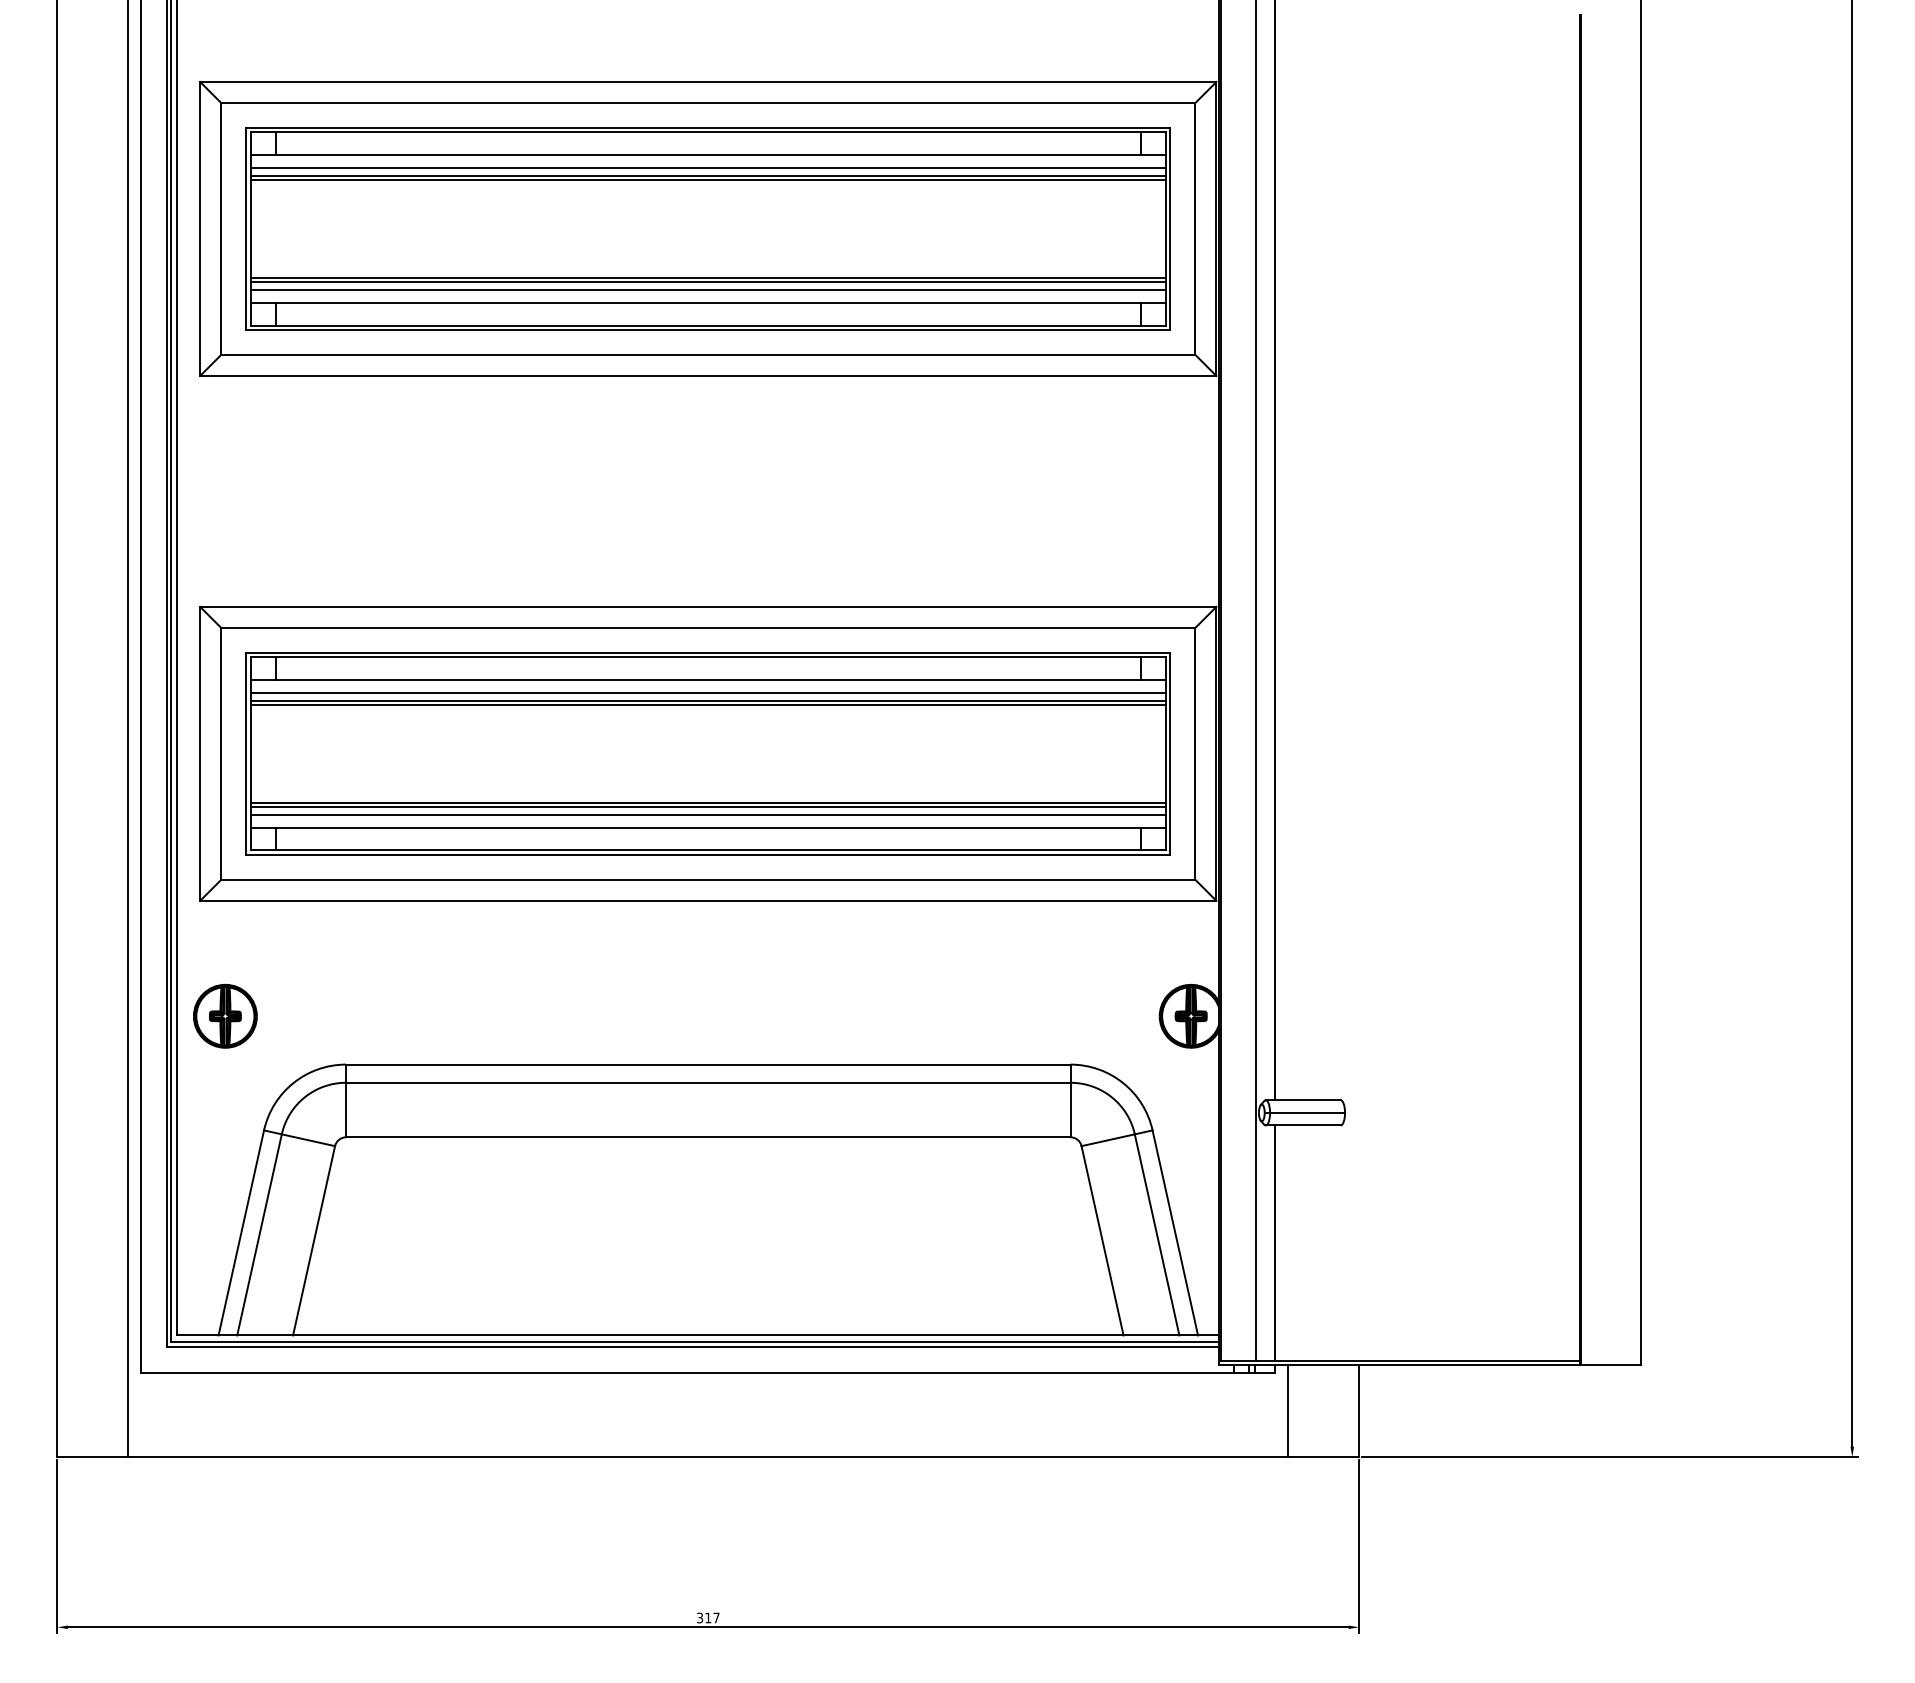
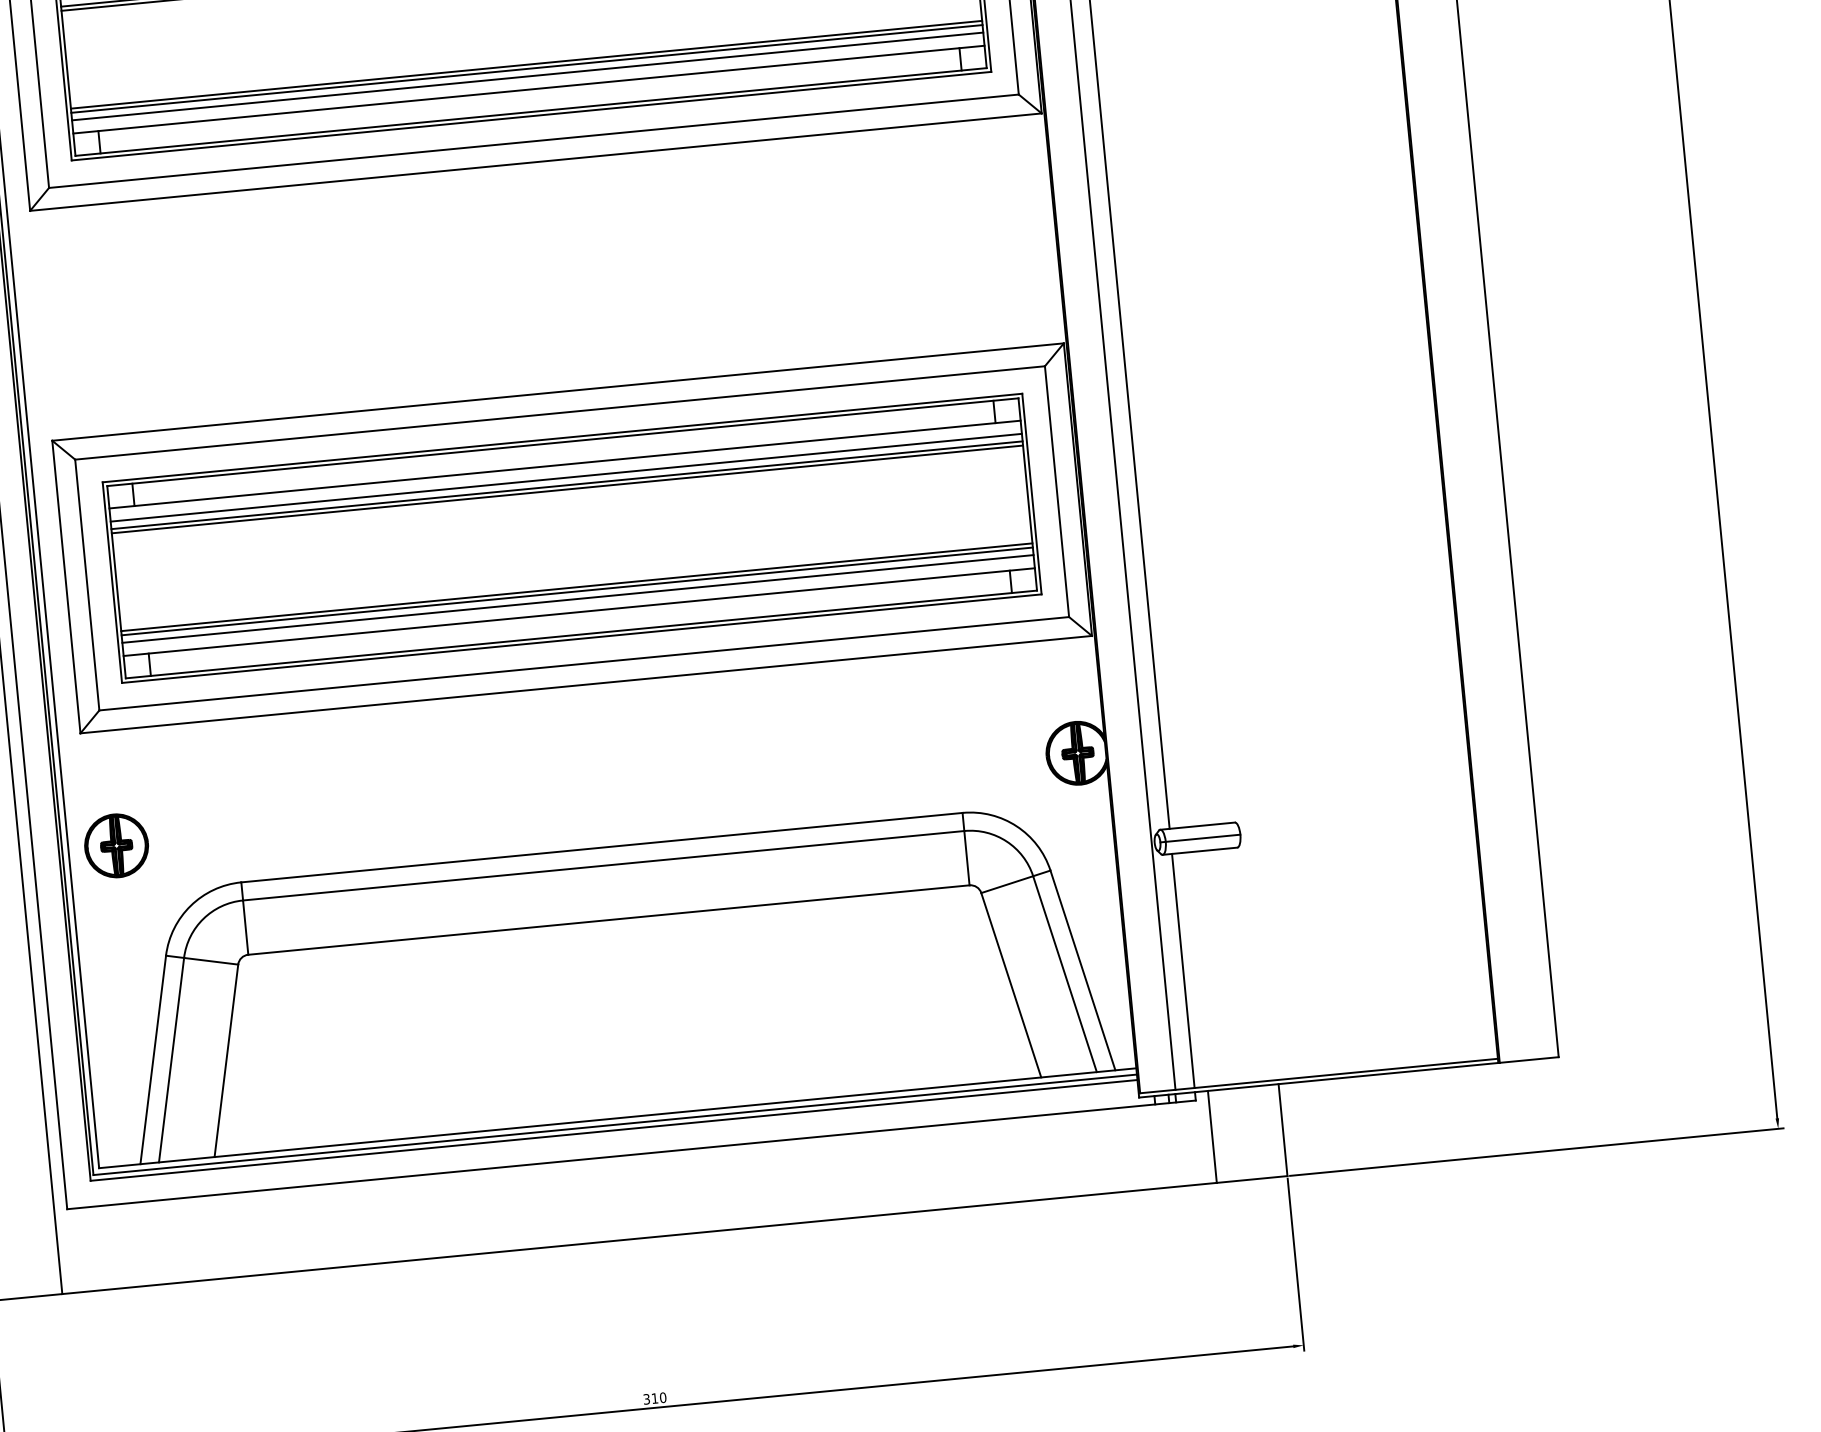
text: (716, 1617) -> (663, 1397), 317 -> 310

